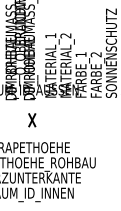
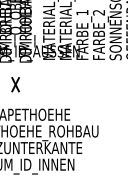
part: (32, 120) -> (15, 84), moved

